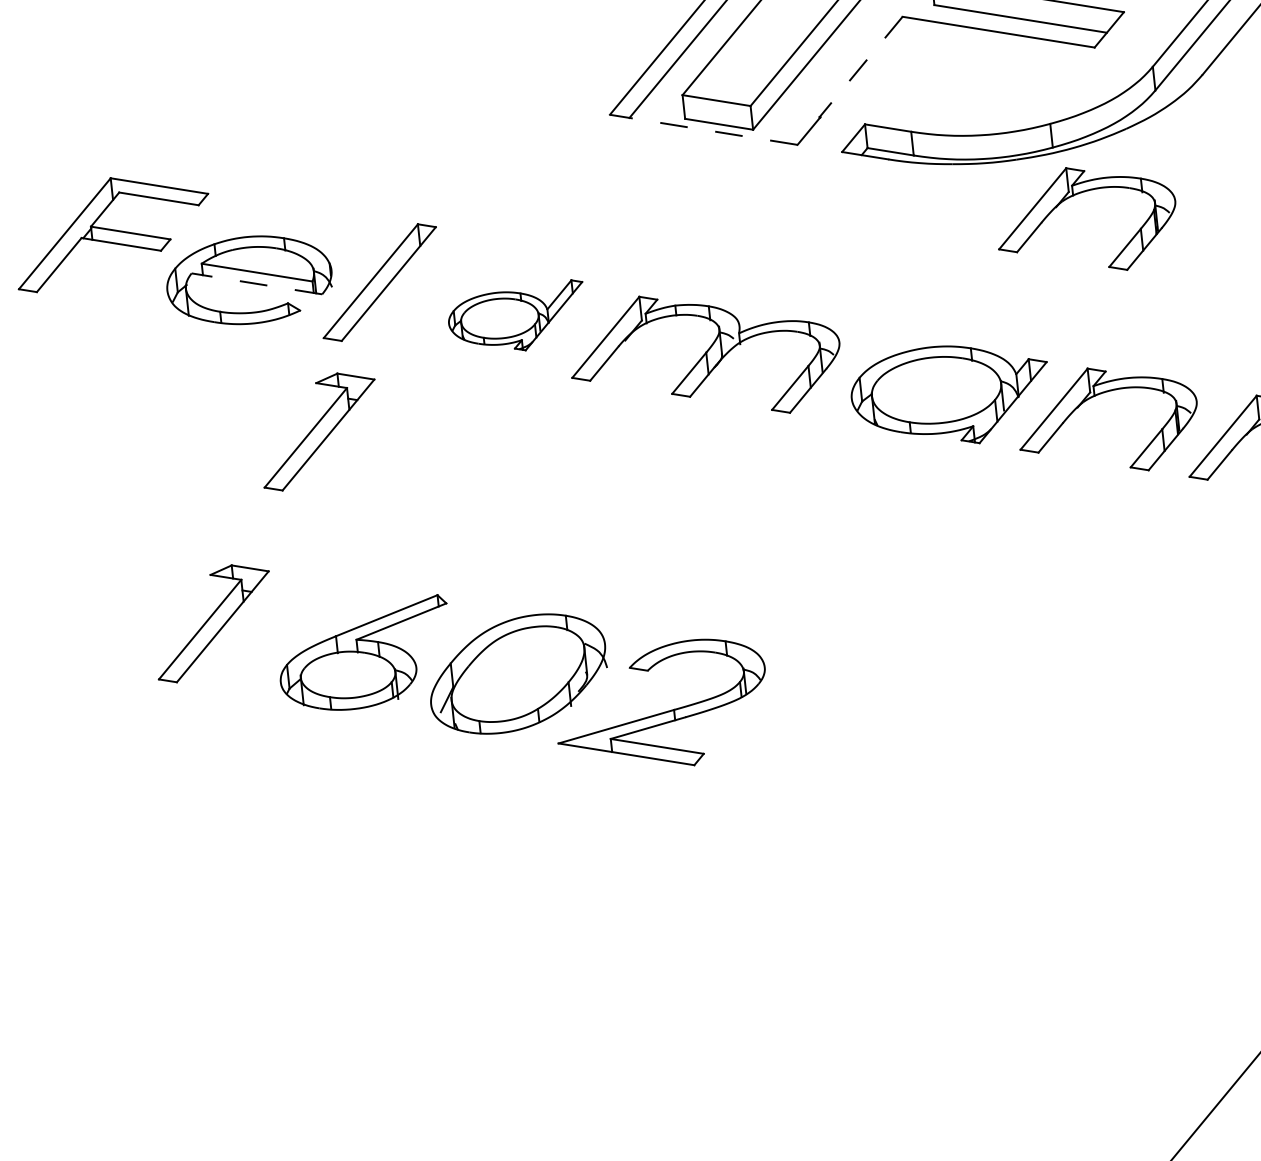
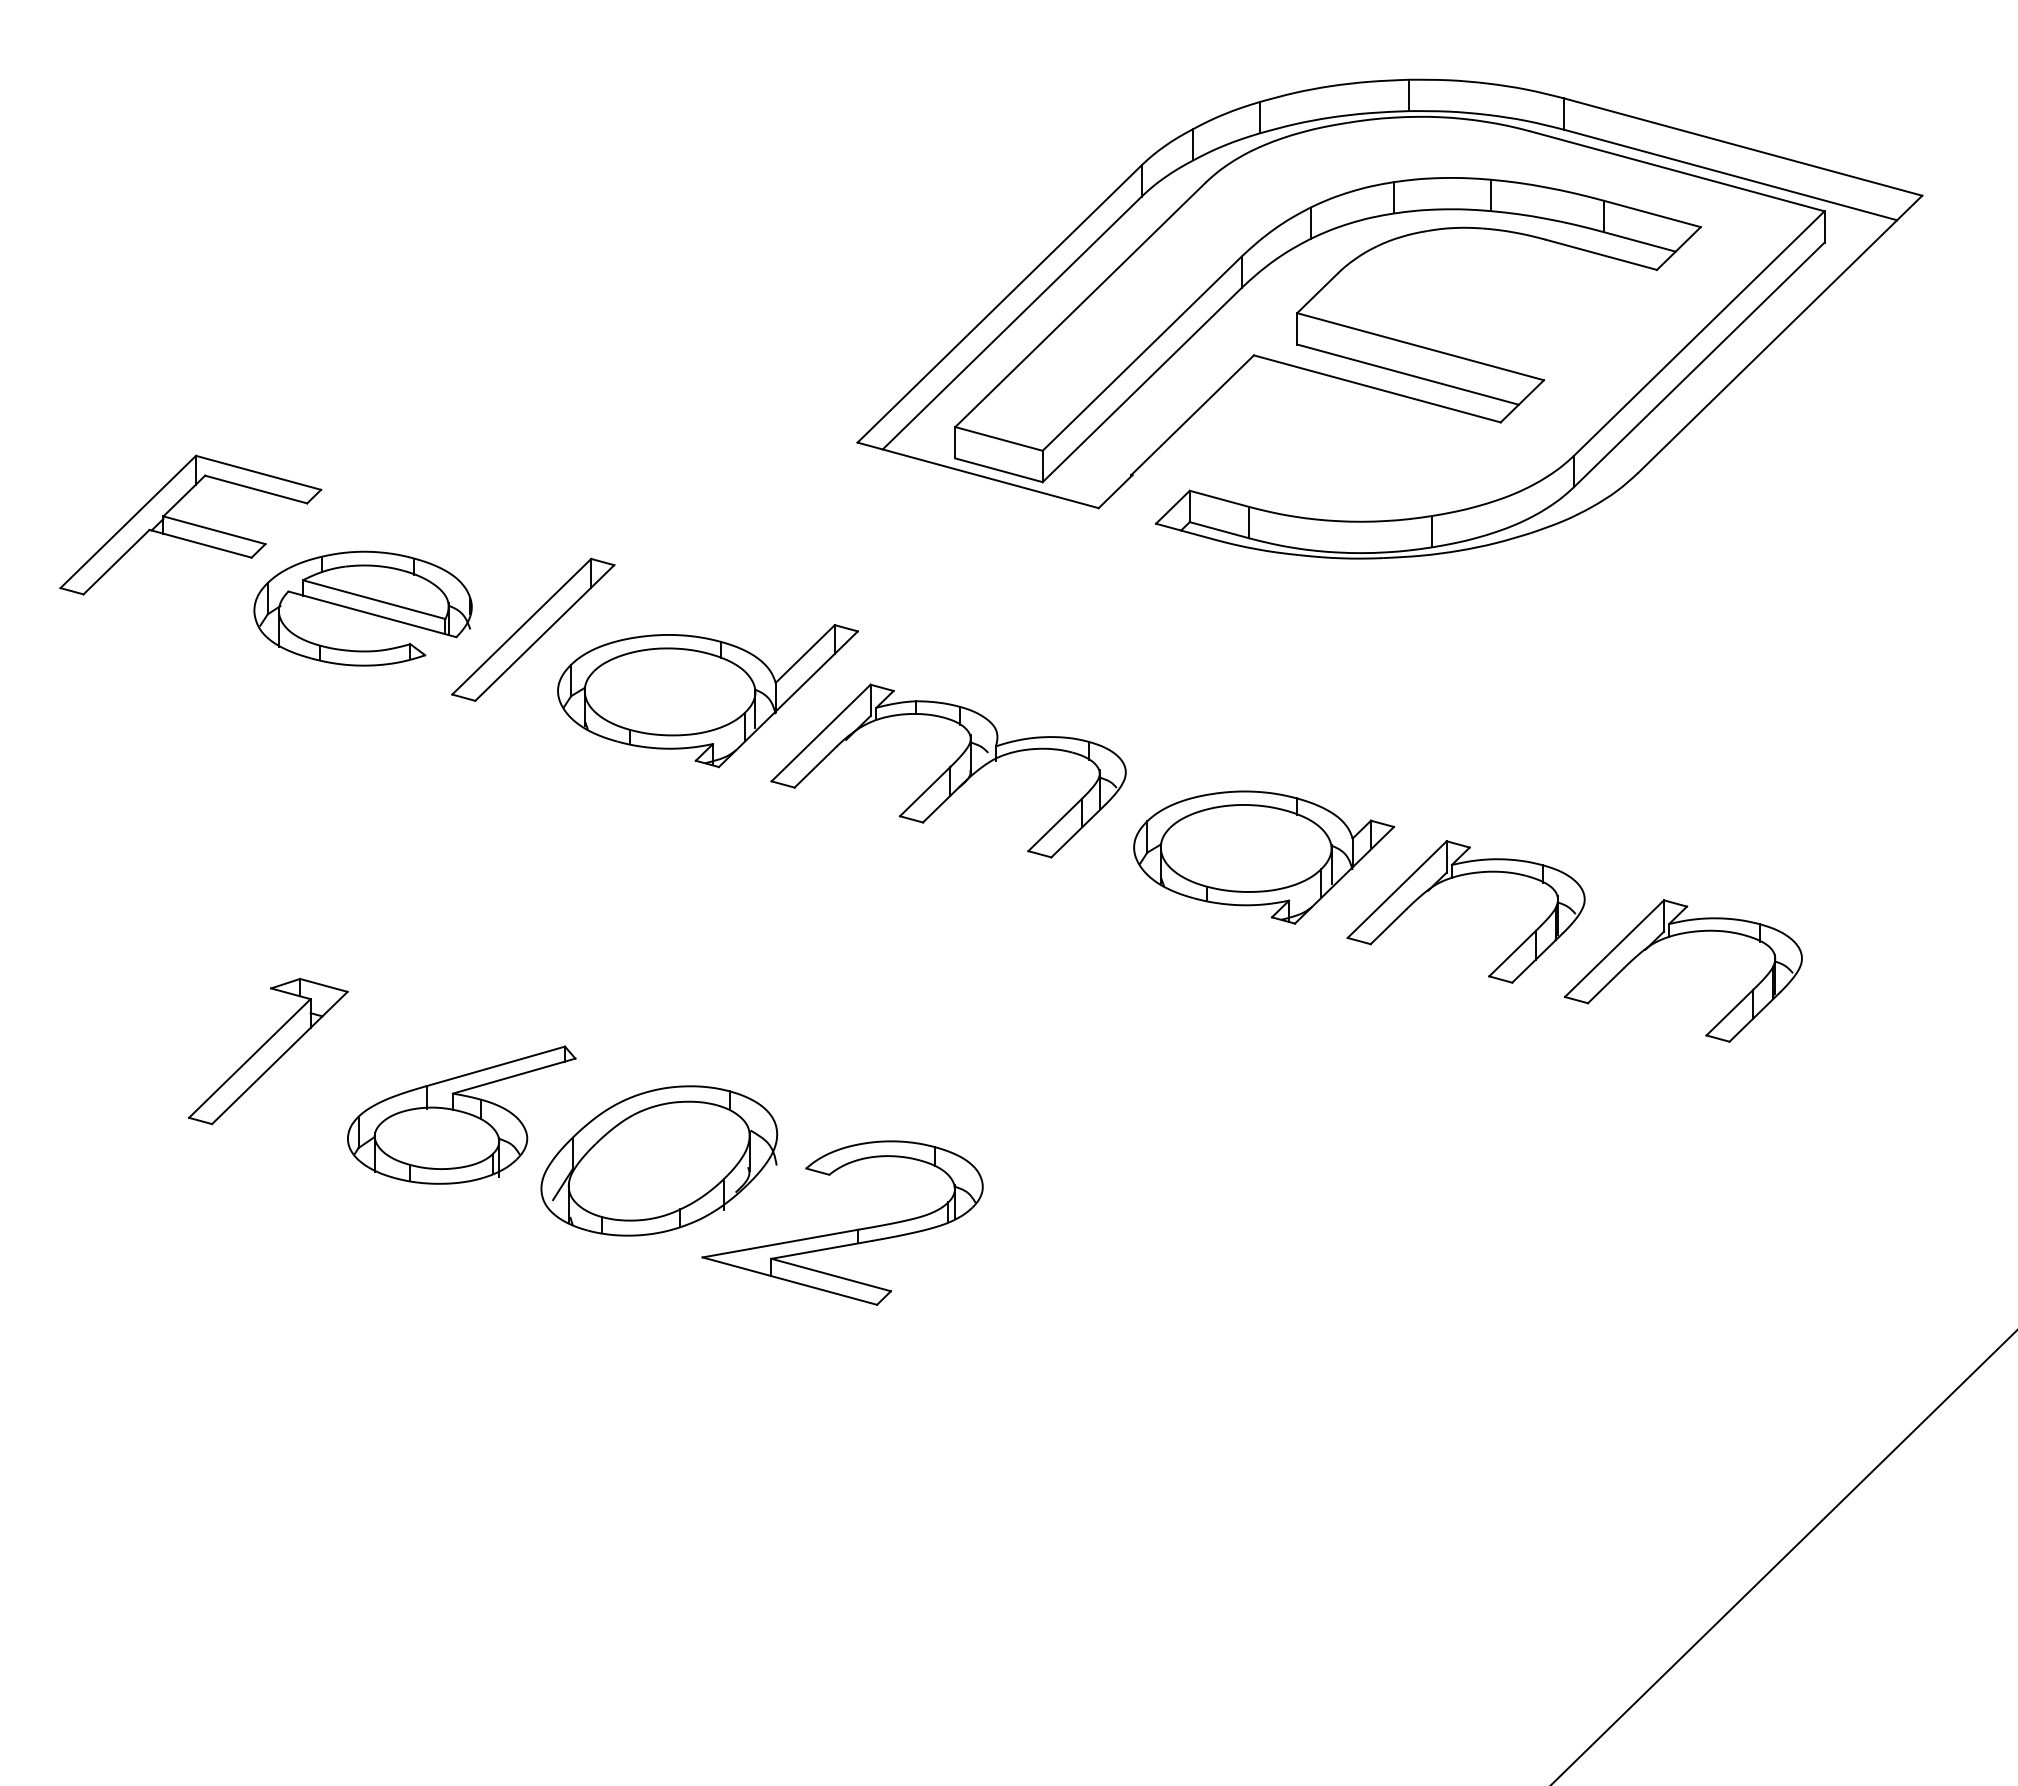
line: (861, 67) -> (1192, 415), dashed -> solid
line: (704, 129) -> (978, 475), dashed -> solid
part: (1077, 194) -> (1457, 612), removed
line: (257, 283) -> (372, 614), dashed -> solid
part: (516, 318) -> (707, 696), size x1.67
part: (319, 431) -> (433, 815), removed

